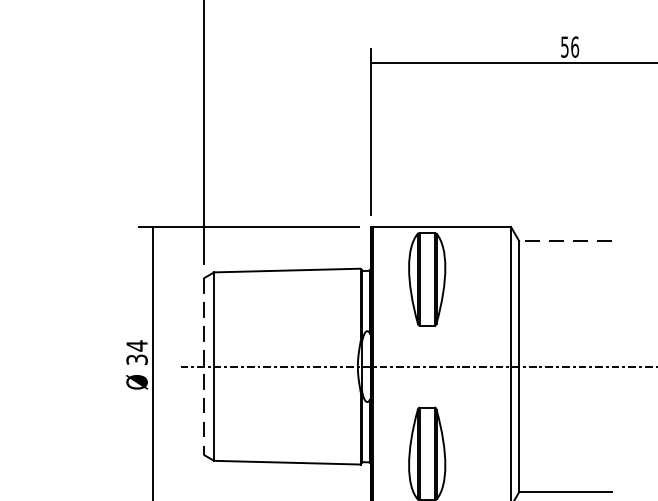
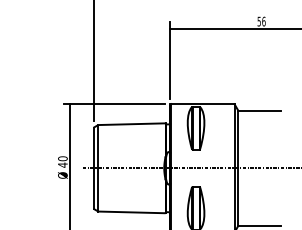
line: (565, 240) -> (259, 110), dashed -> solid
text: (136, 351) -> (62, 161), 34 -> 40
line: (203, 367) -> (93, 168), dashed -> solid

